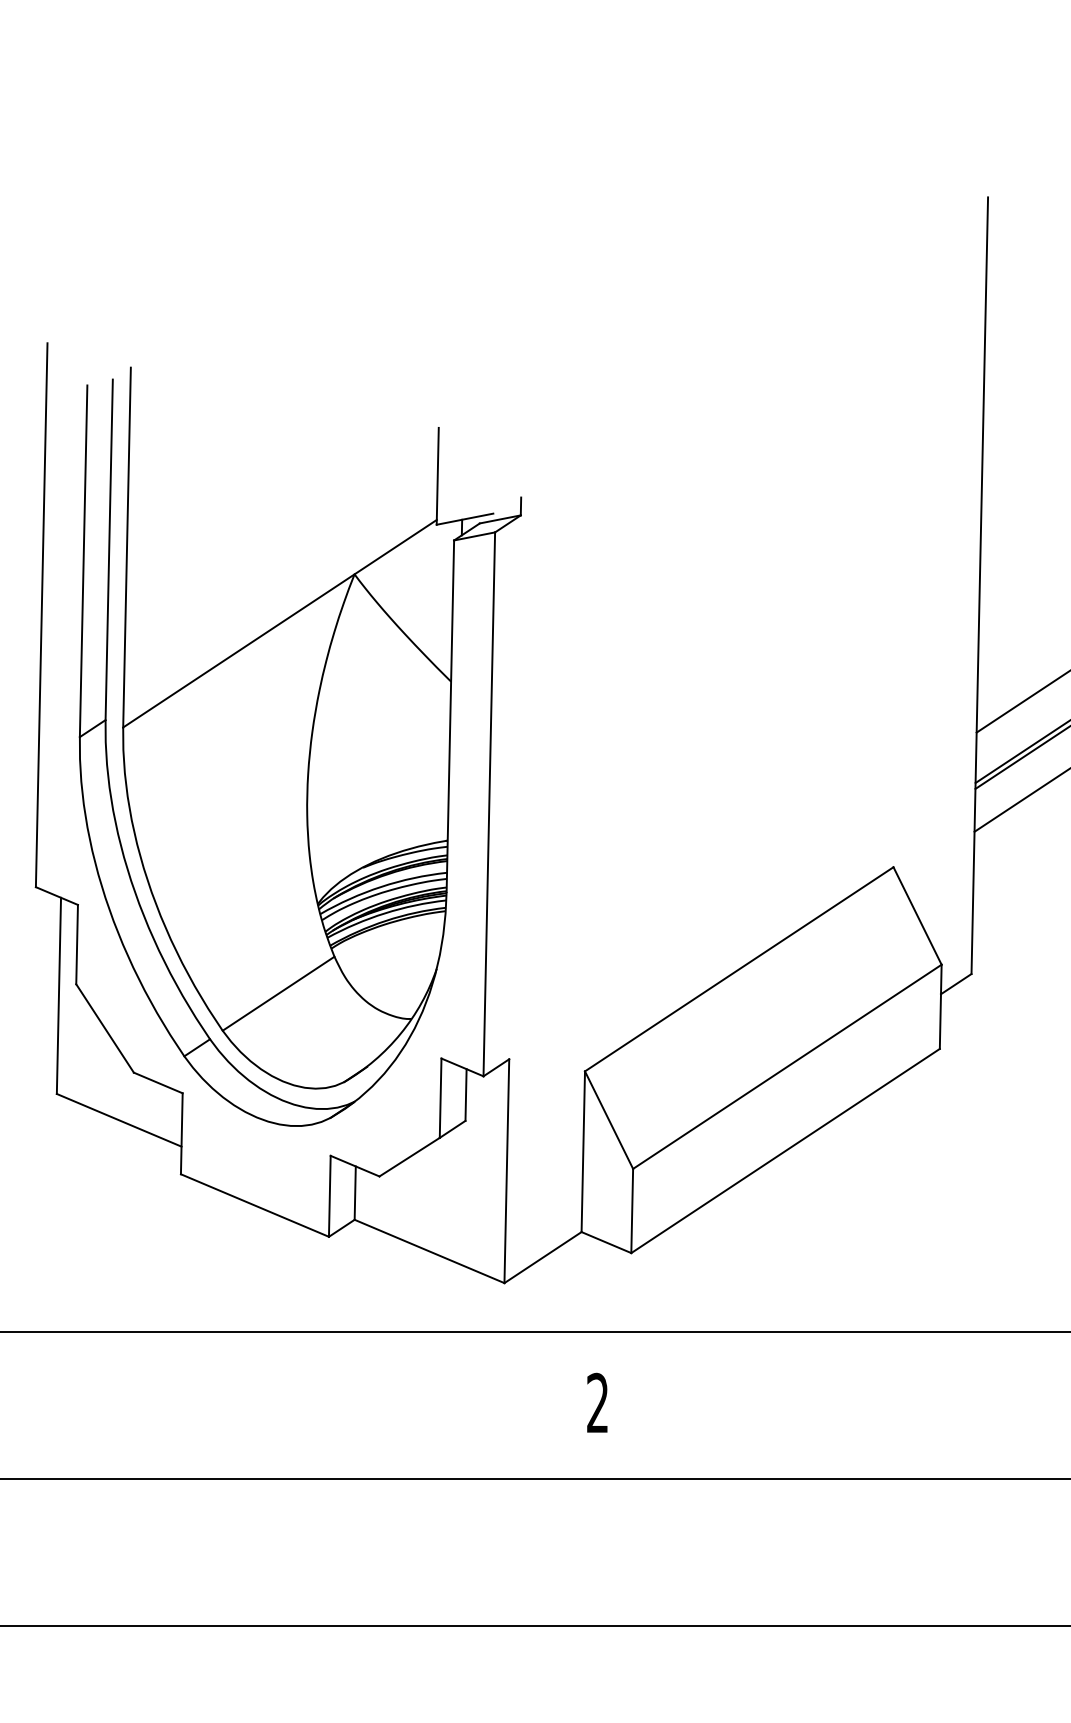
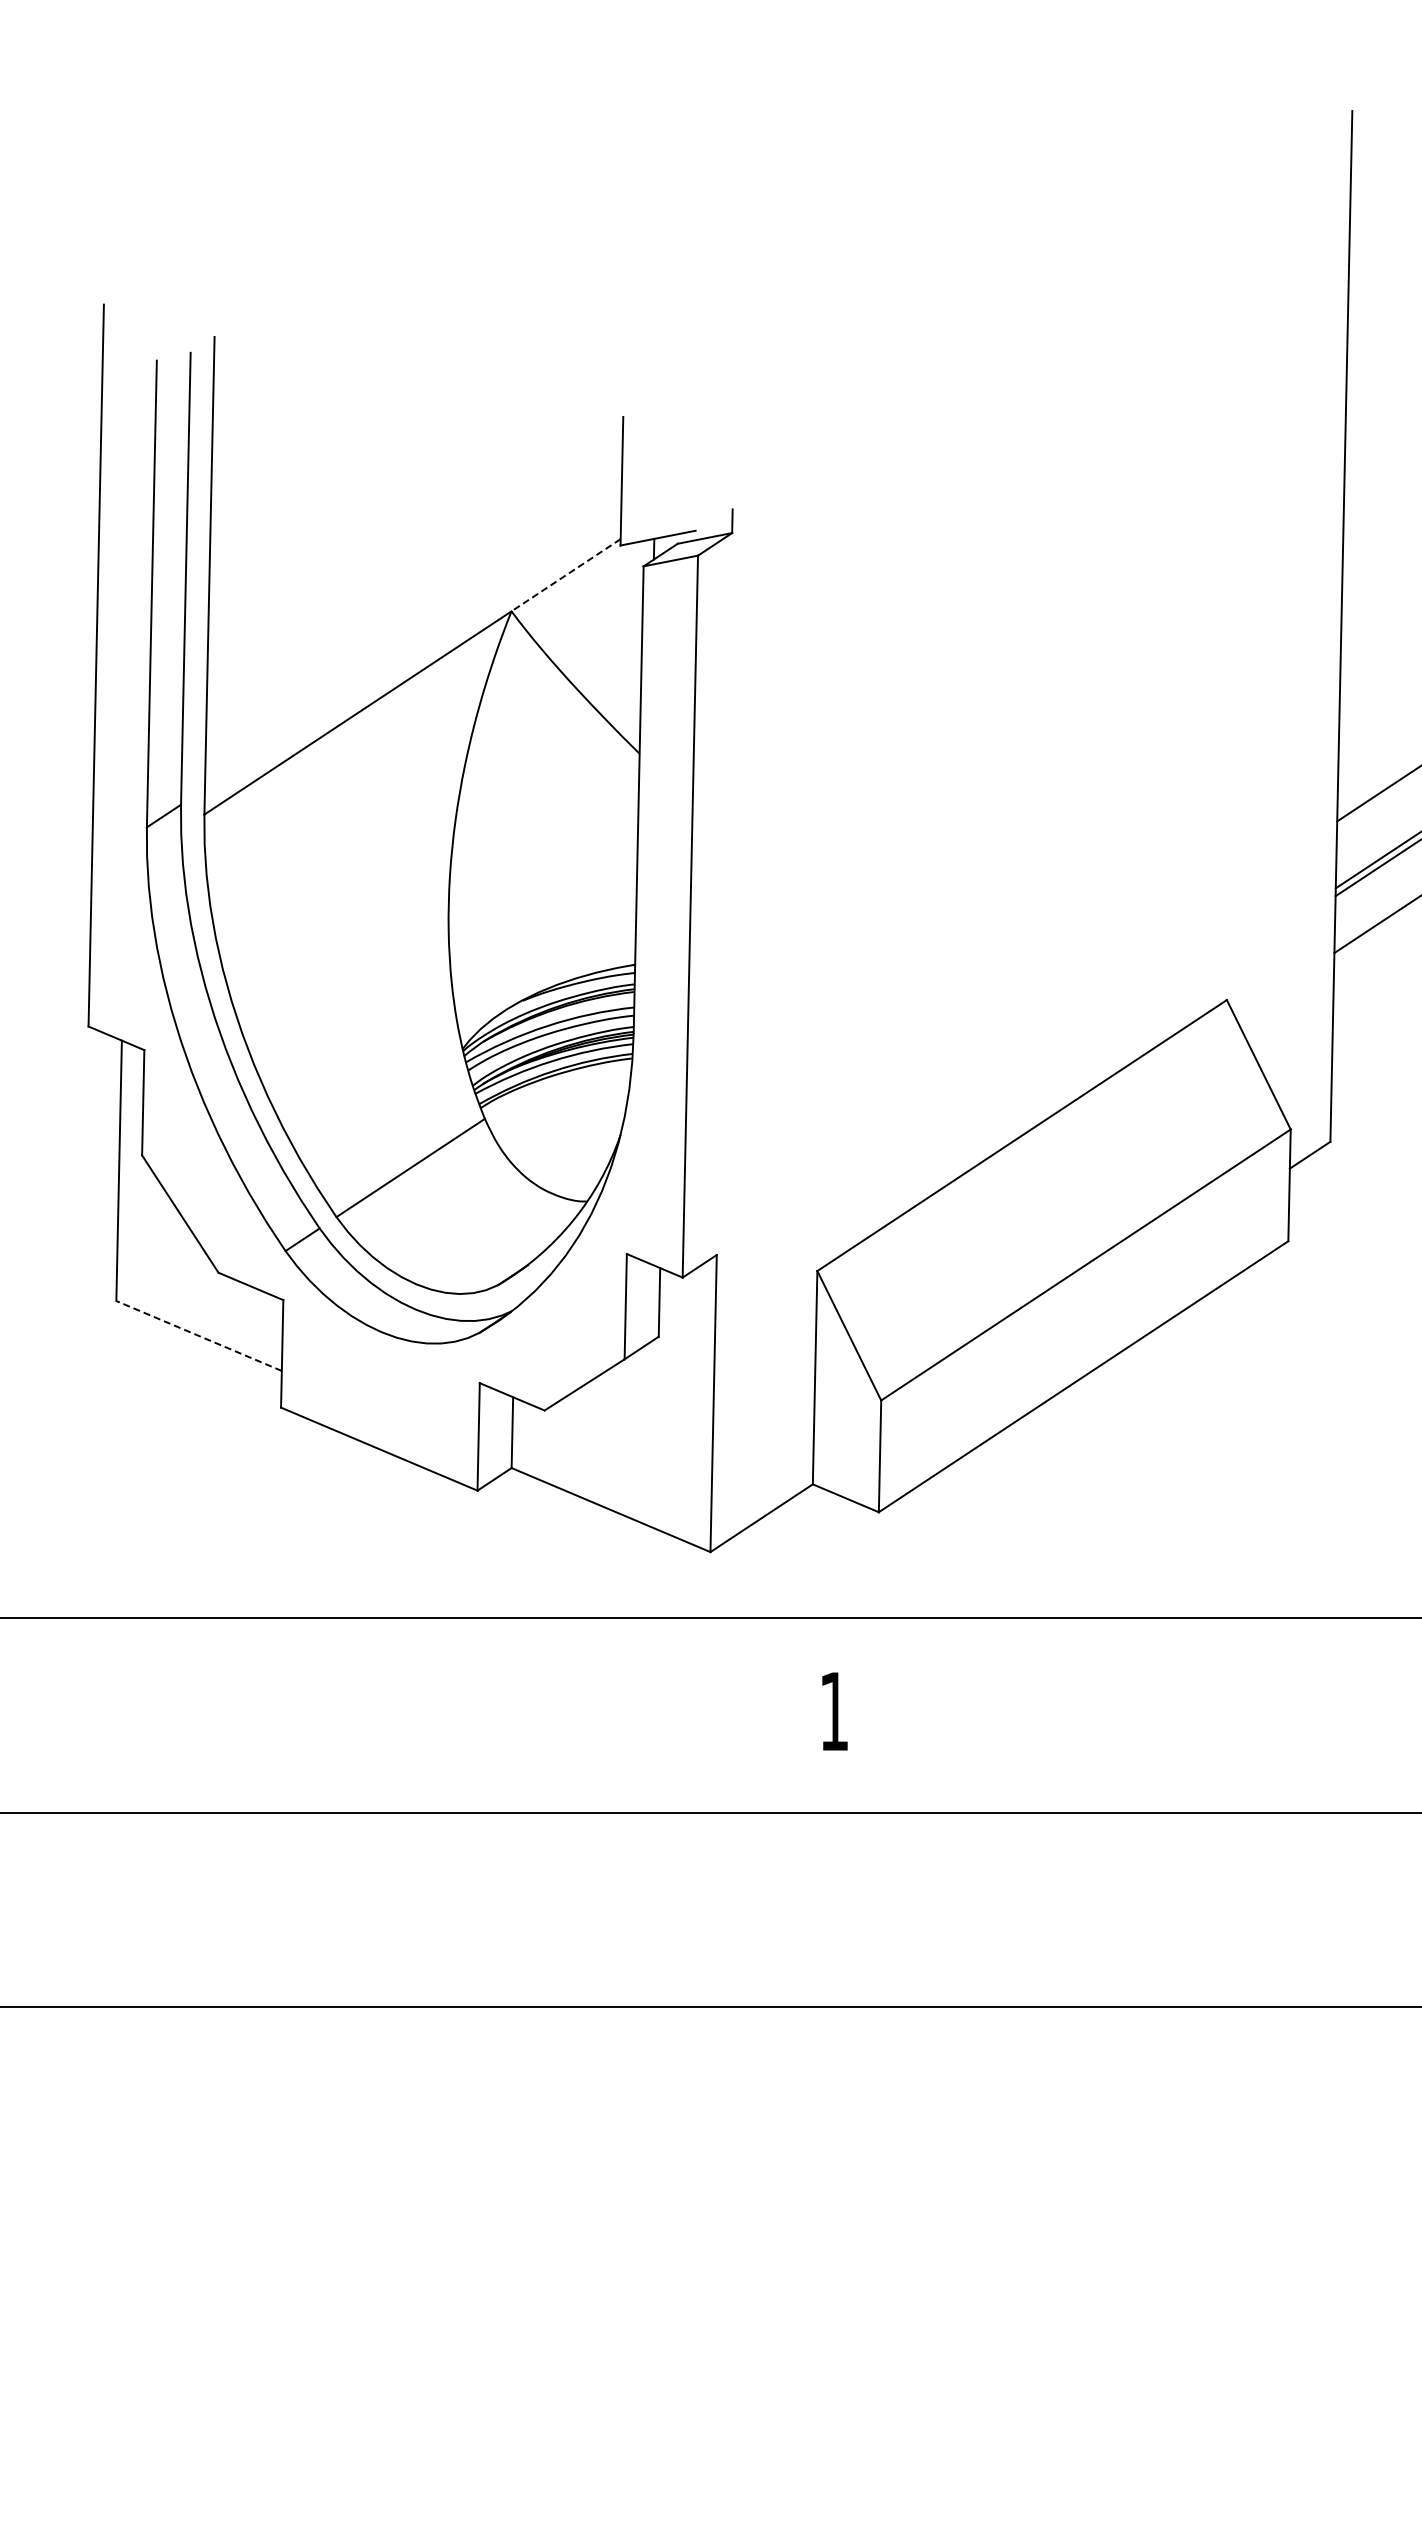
line: (395, 547) -> (565, 575), solid -> dashed
line: (119, 1119) -> (199, 1335), solid -> dashed
text: (597, 1402) -> (833, 1710), 2 -> 1

